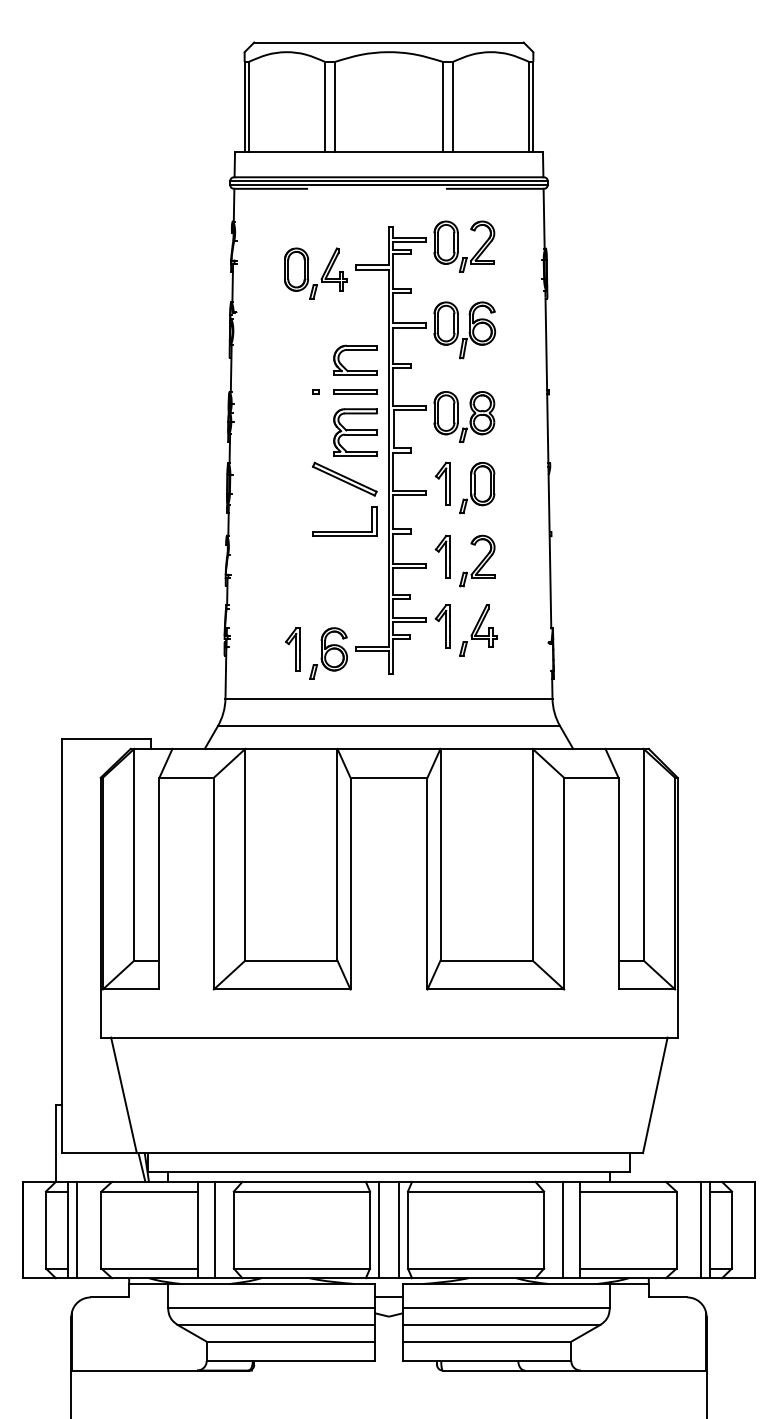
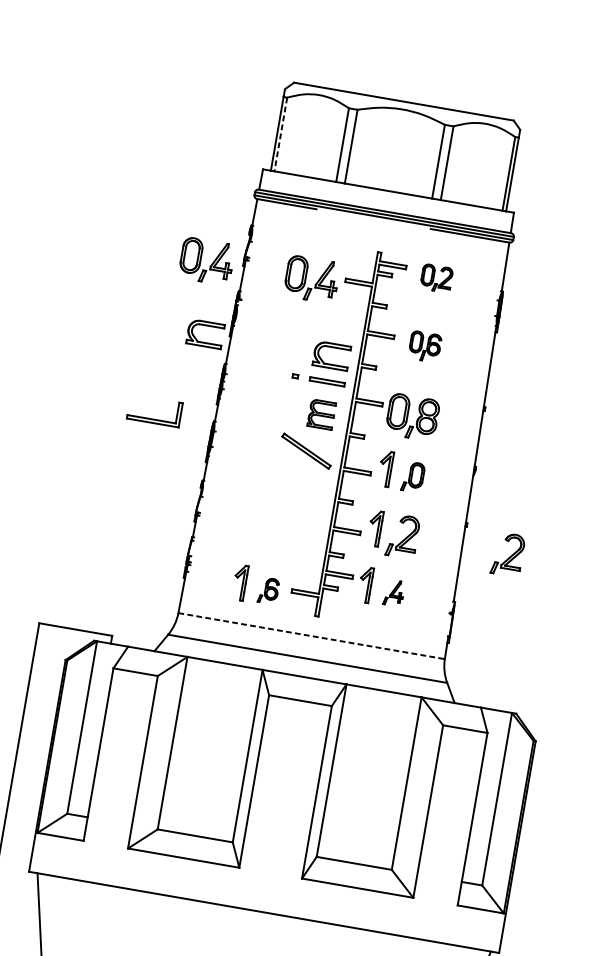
line: (249, 107) -> (281, 134), solid -> dashed
part: (464, 246) -> (436, 278), size x0.6
part: (192, 276) -> (210, 264), added
part: (464, 330) -> (424, 346), size x0.6
part: (200, 350) -> (207, 326), added
part: (355, 432) -> (321, 414), size x0.7
part: (477, 488) -> (413, 477), size x0.7
part: (344, 531) -> (153, 419), moved
part: (606, 560) -> (508, 554), added
part: (478, 630) -> (394, 593), size x0.6
part: (328, 653) -> (268, 590), size x0.6
line: (389, 698) -> (312, 636), solid -> dashed

